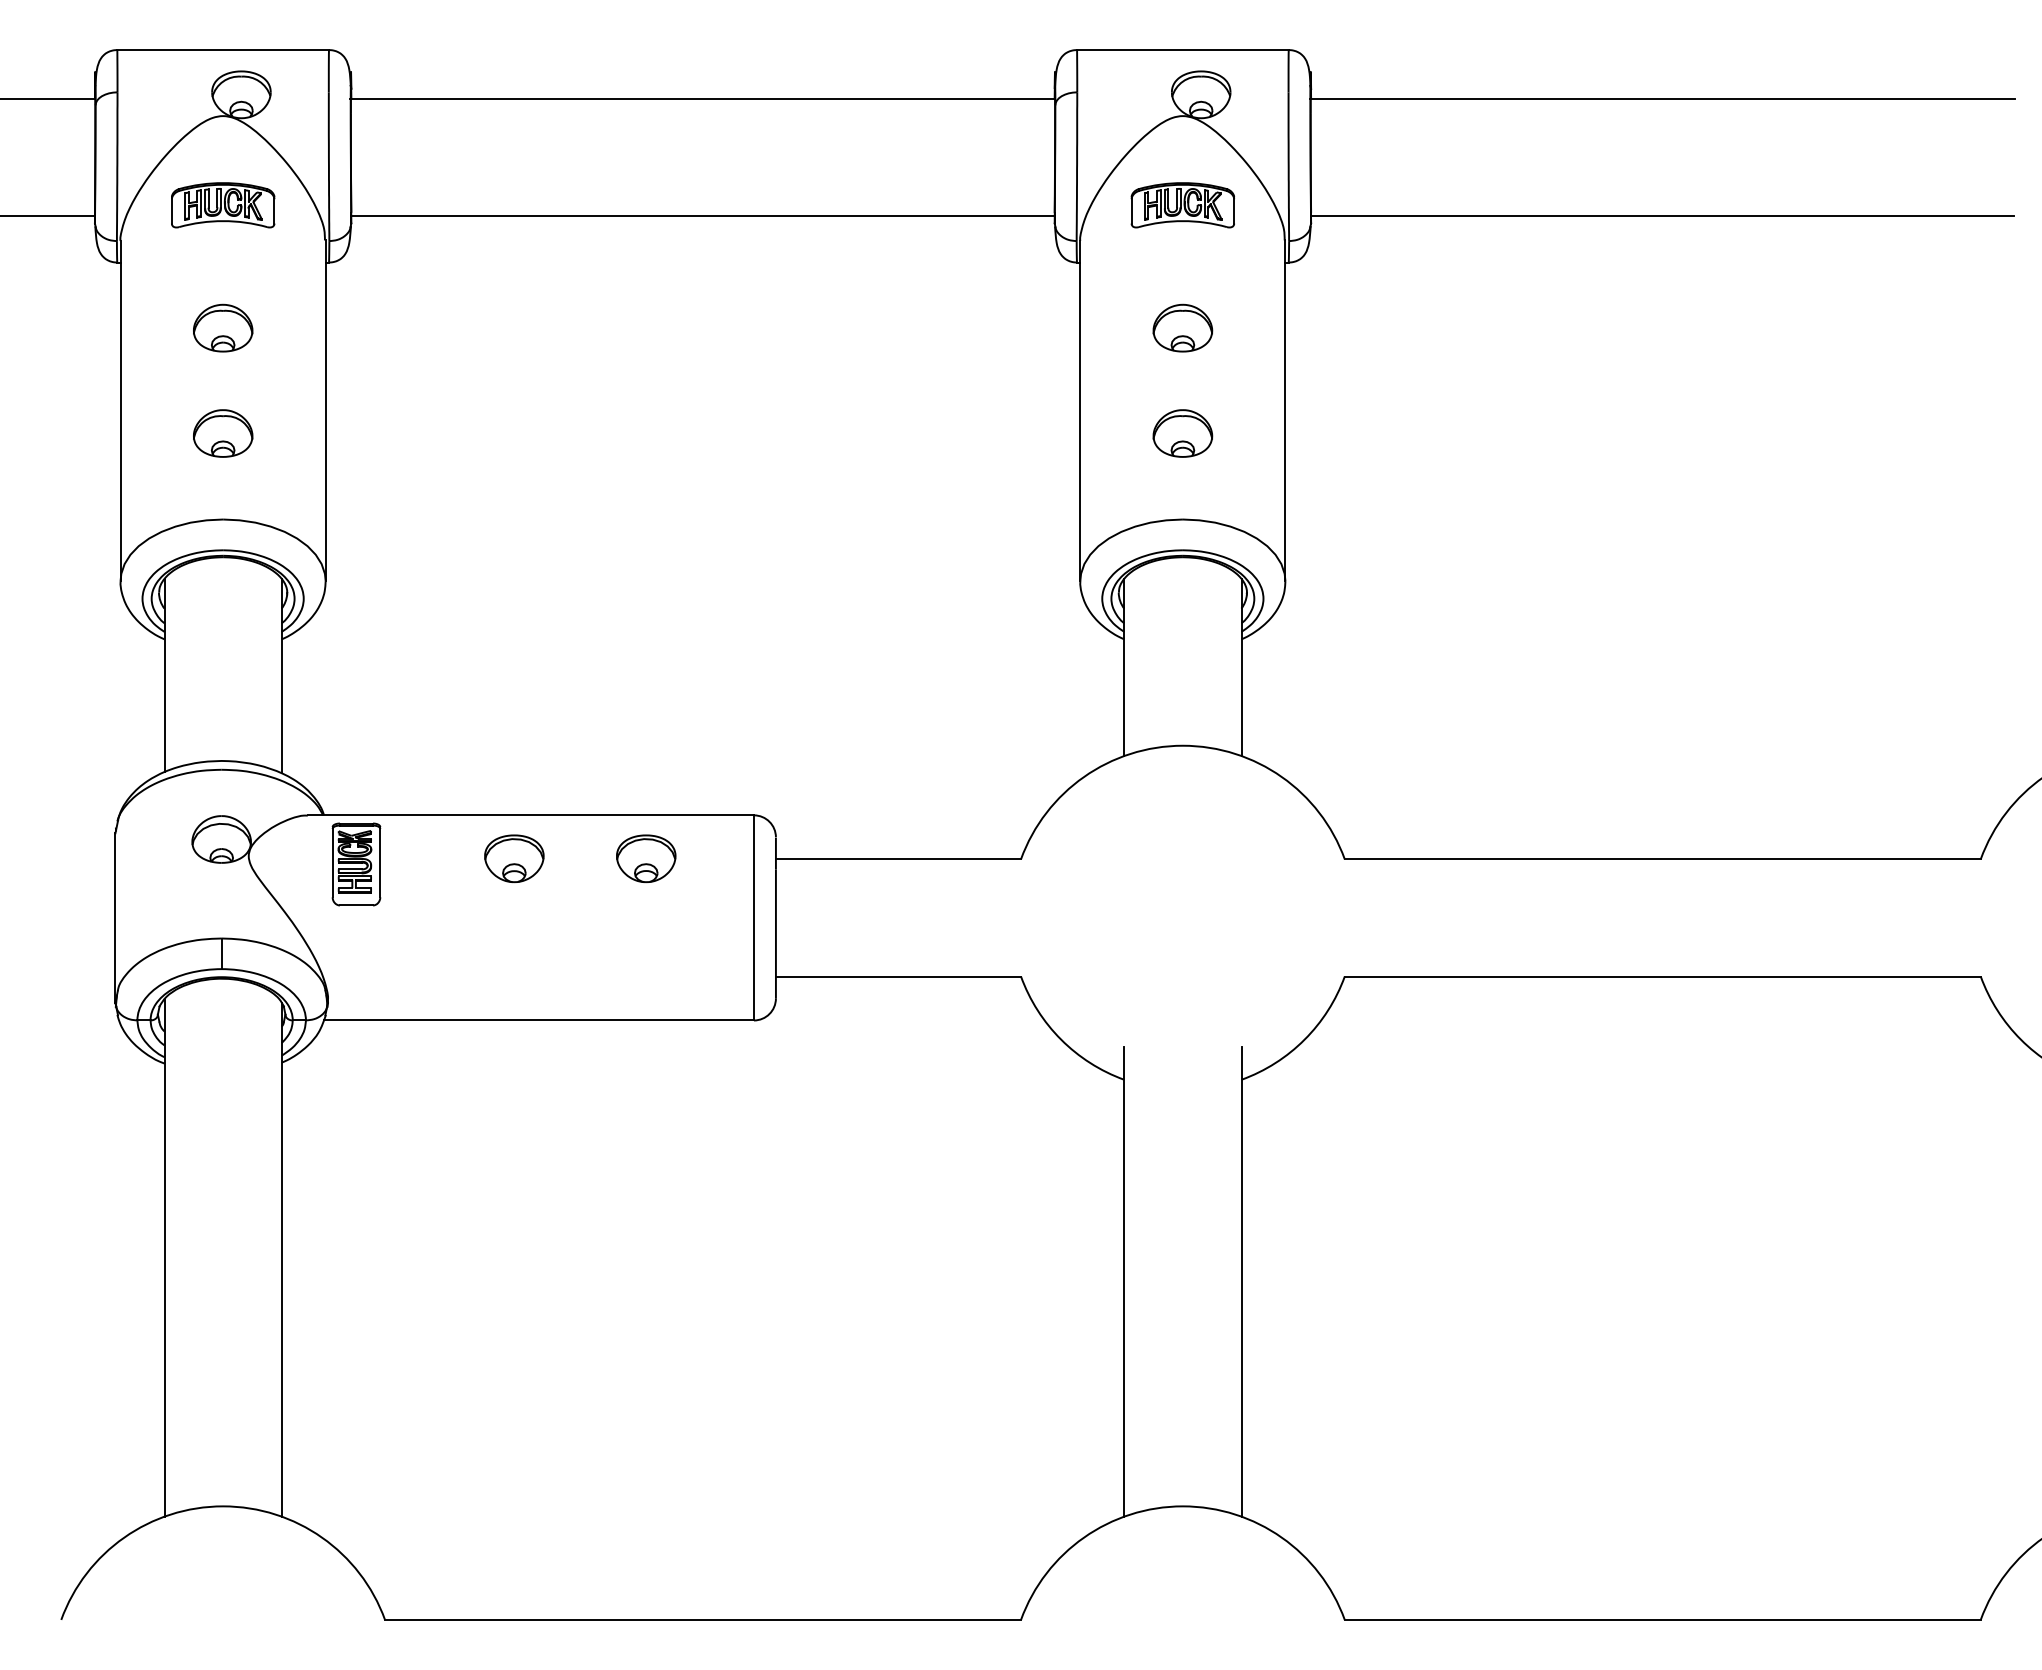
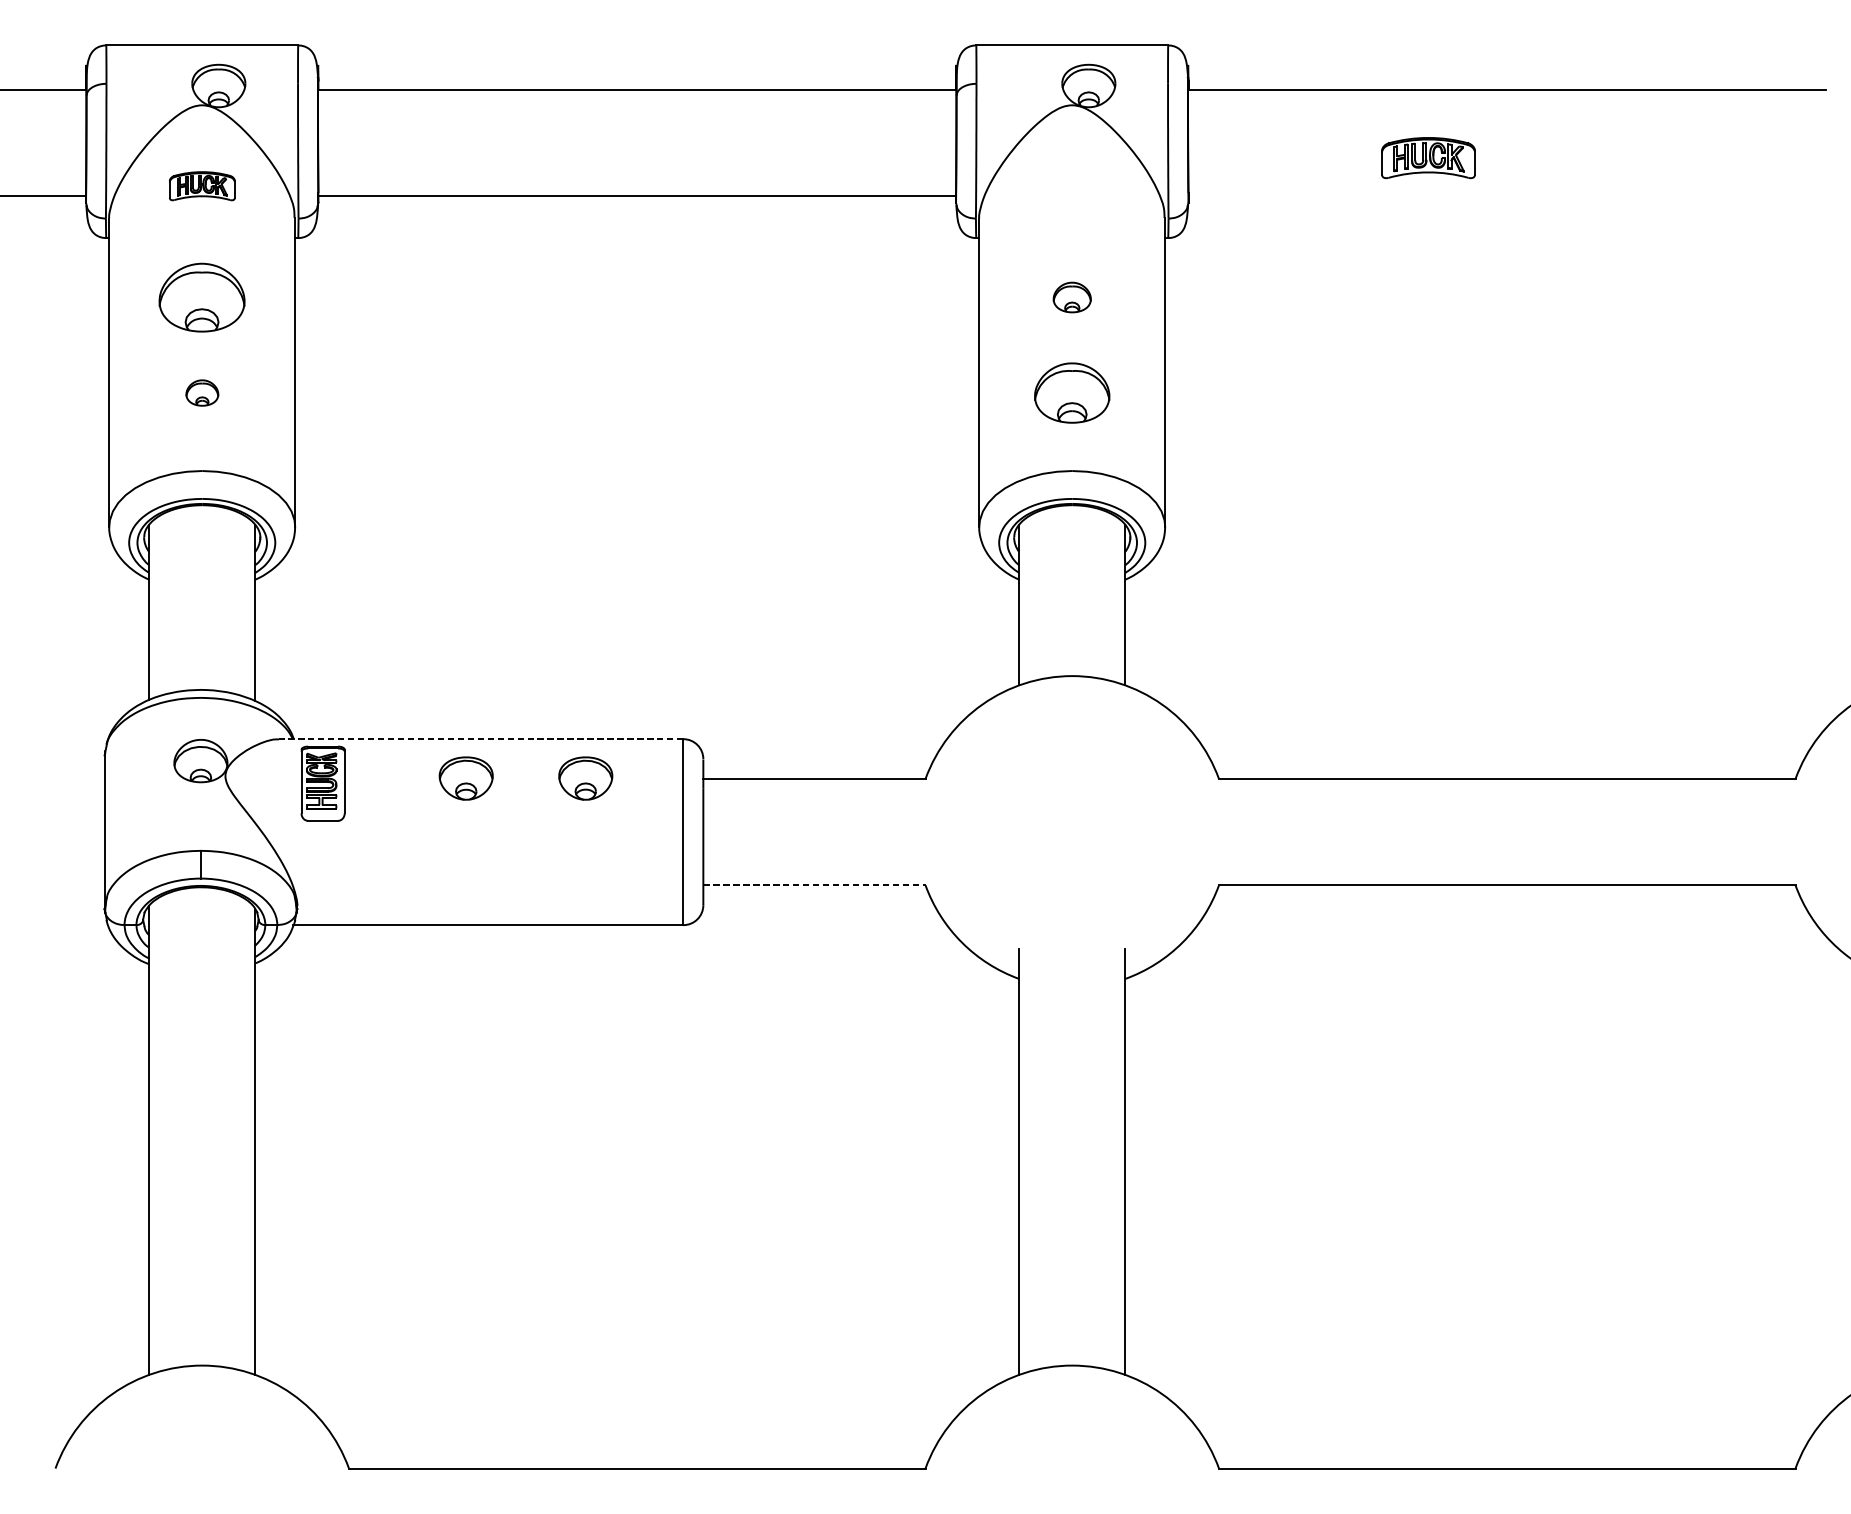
part: (223, 205) -> (202, 186), size x0.7
part: (1182, 205) -> (1428, 158), moved
line: (1662, 215) -> (1507, 195), removed
part: (223, 327) -> (202, 296), size x1.6
part: (1182, 327) -> (1071, 296), size x0.7
part: (223, 433) -> (202, 393), size x0.6
part: (1182, 433) -> (1071, 393), size x1.4
line: (530, 815) -> (480, 739), solid -> dashed
line: (898, 976) -> (814, 885), solid -> dashed

